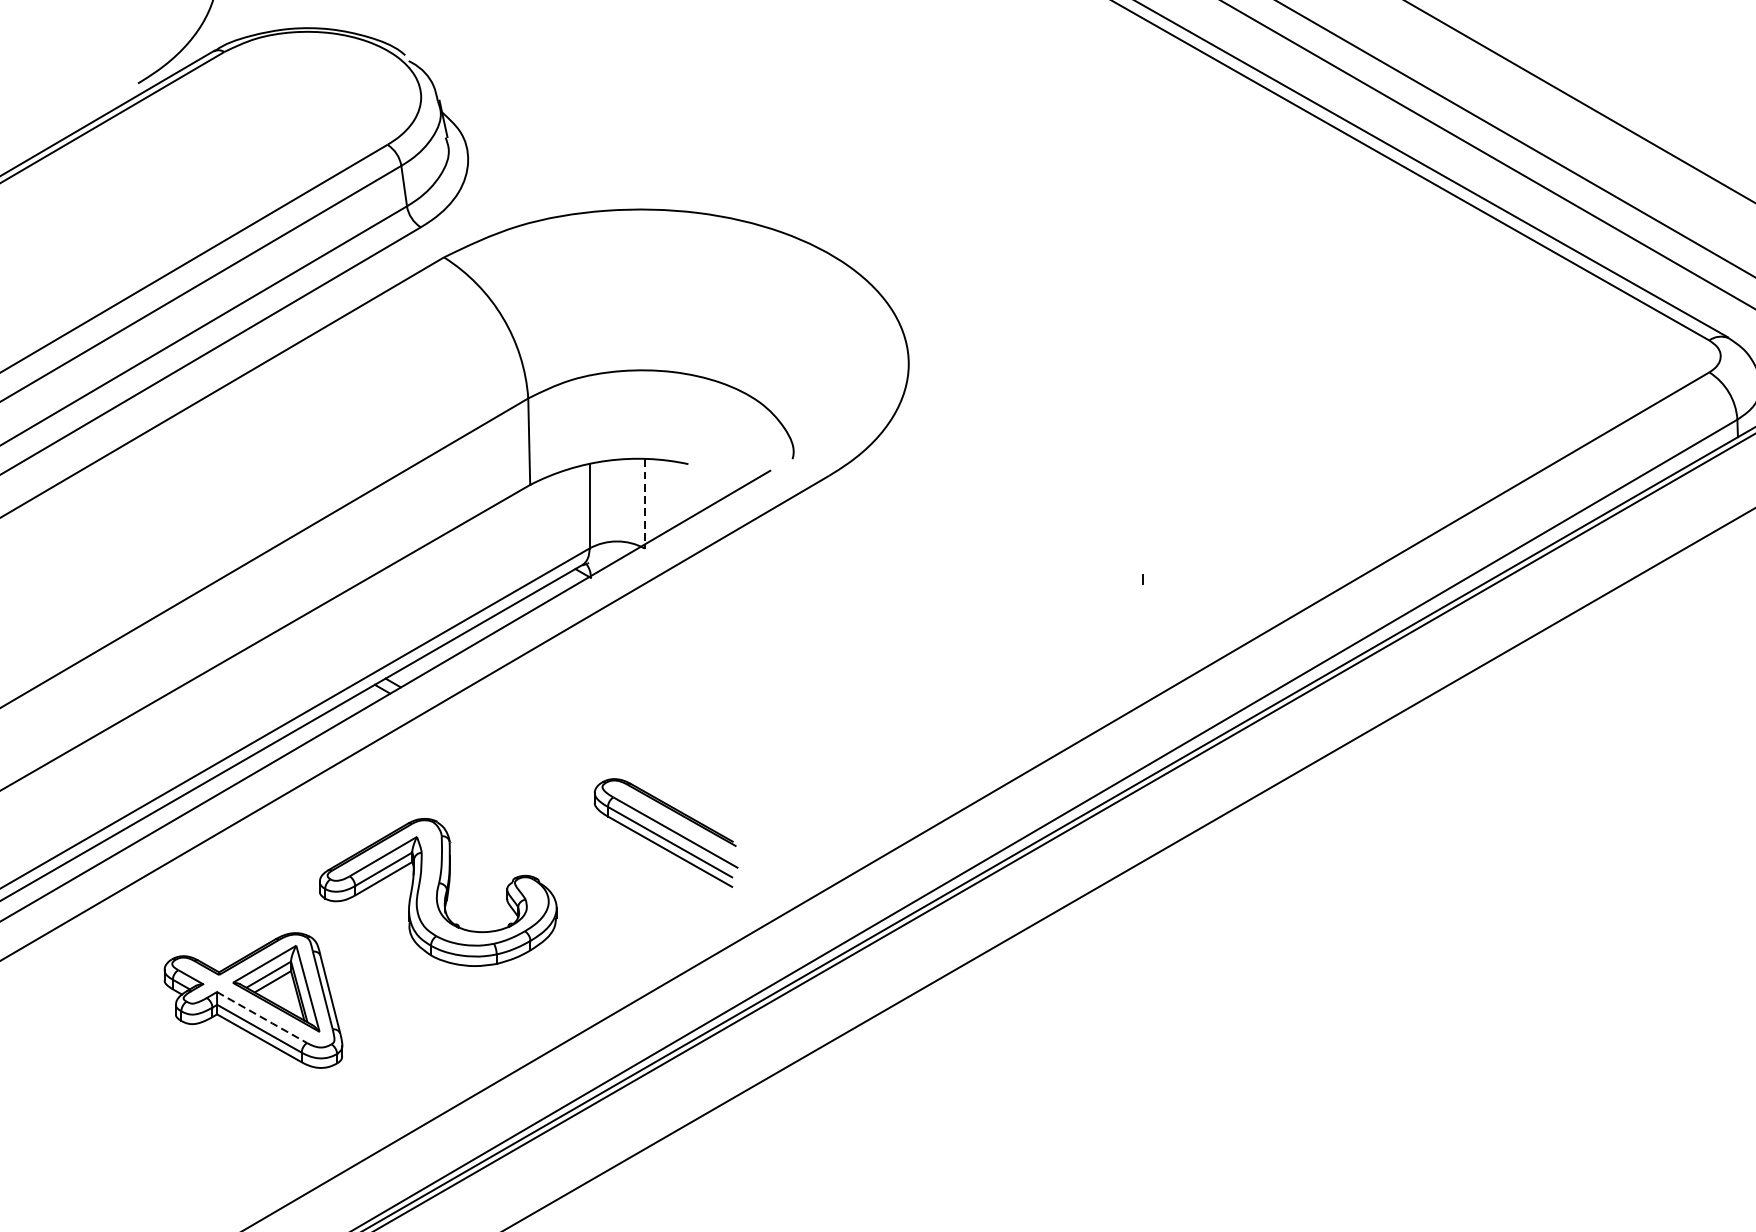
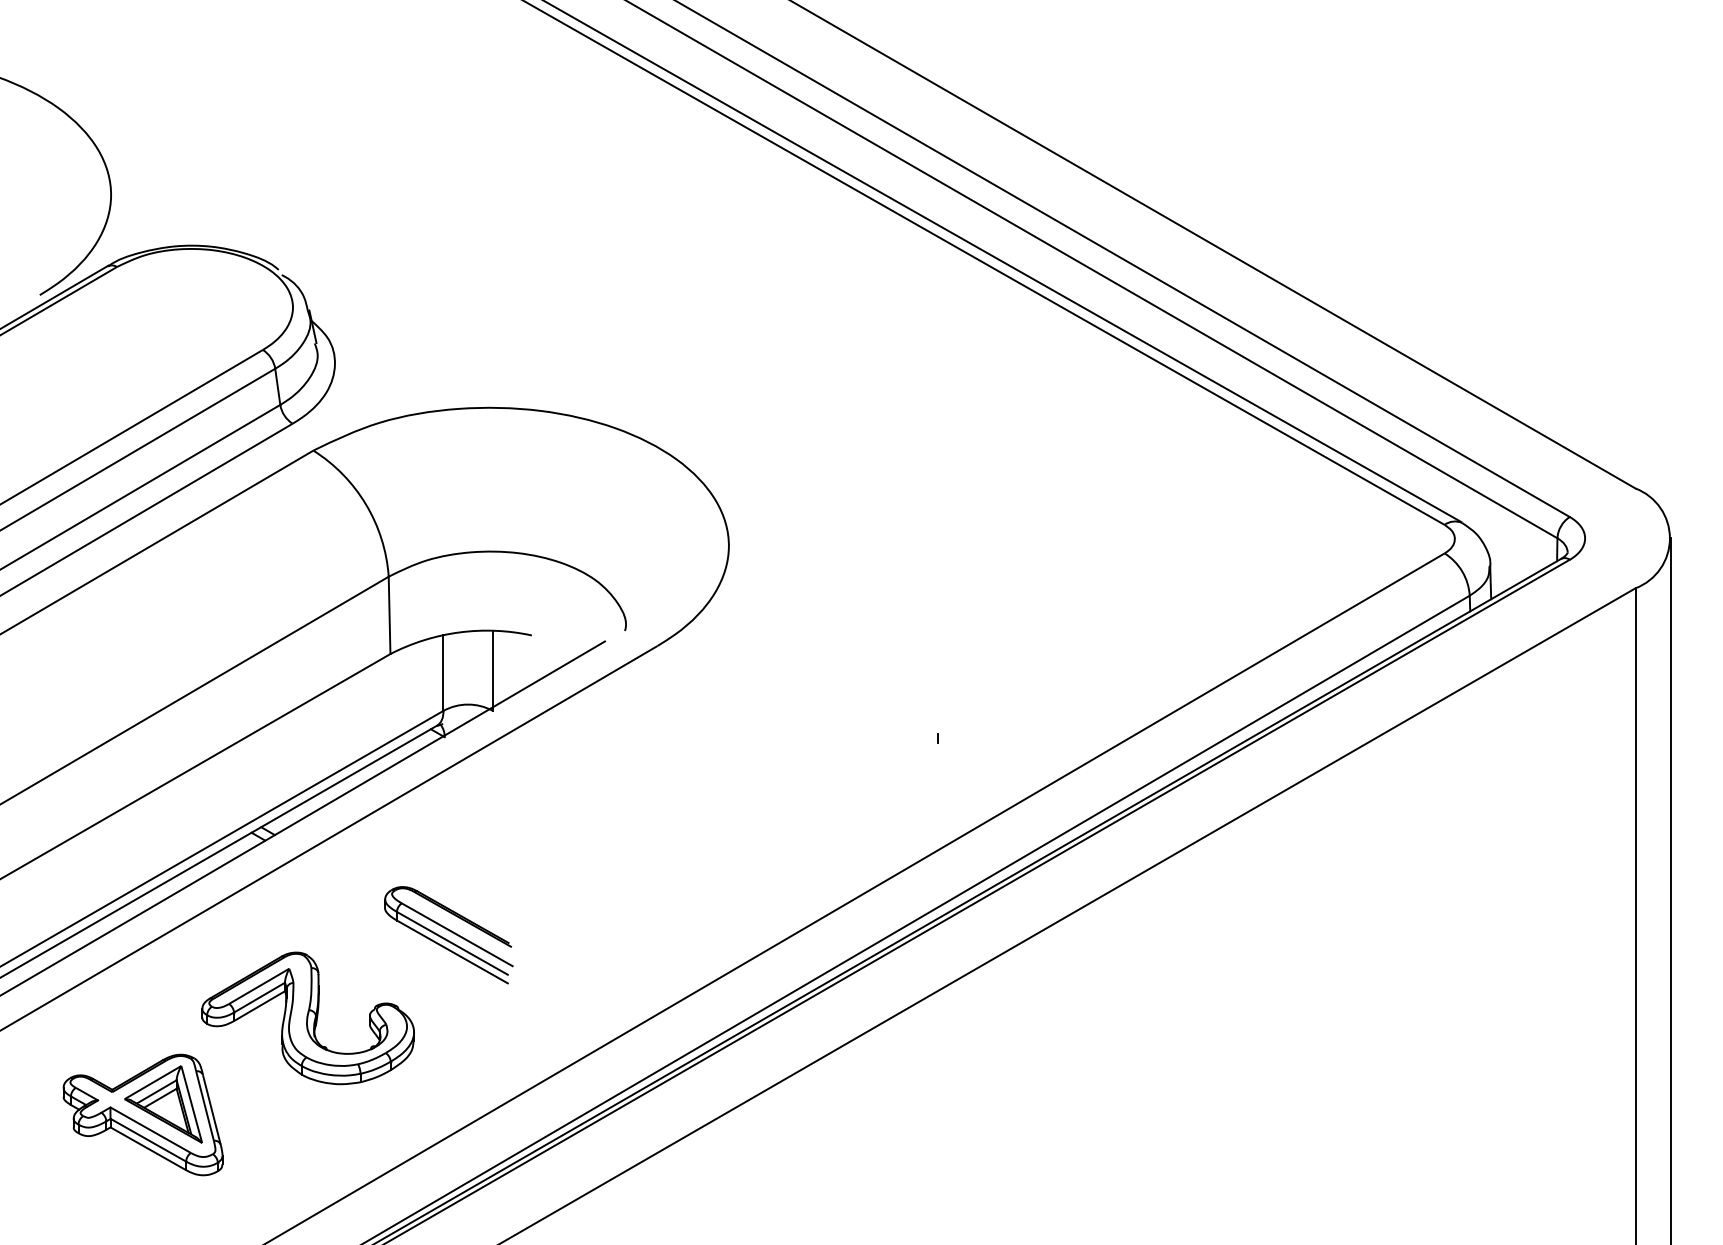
line: (644, 503) -> (492, 670), dashed -> solid
part: (665, 833) -> (448, 935), moved
line: (261, 1017) -> (150, 1130), dashed -> solid

